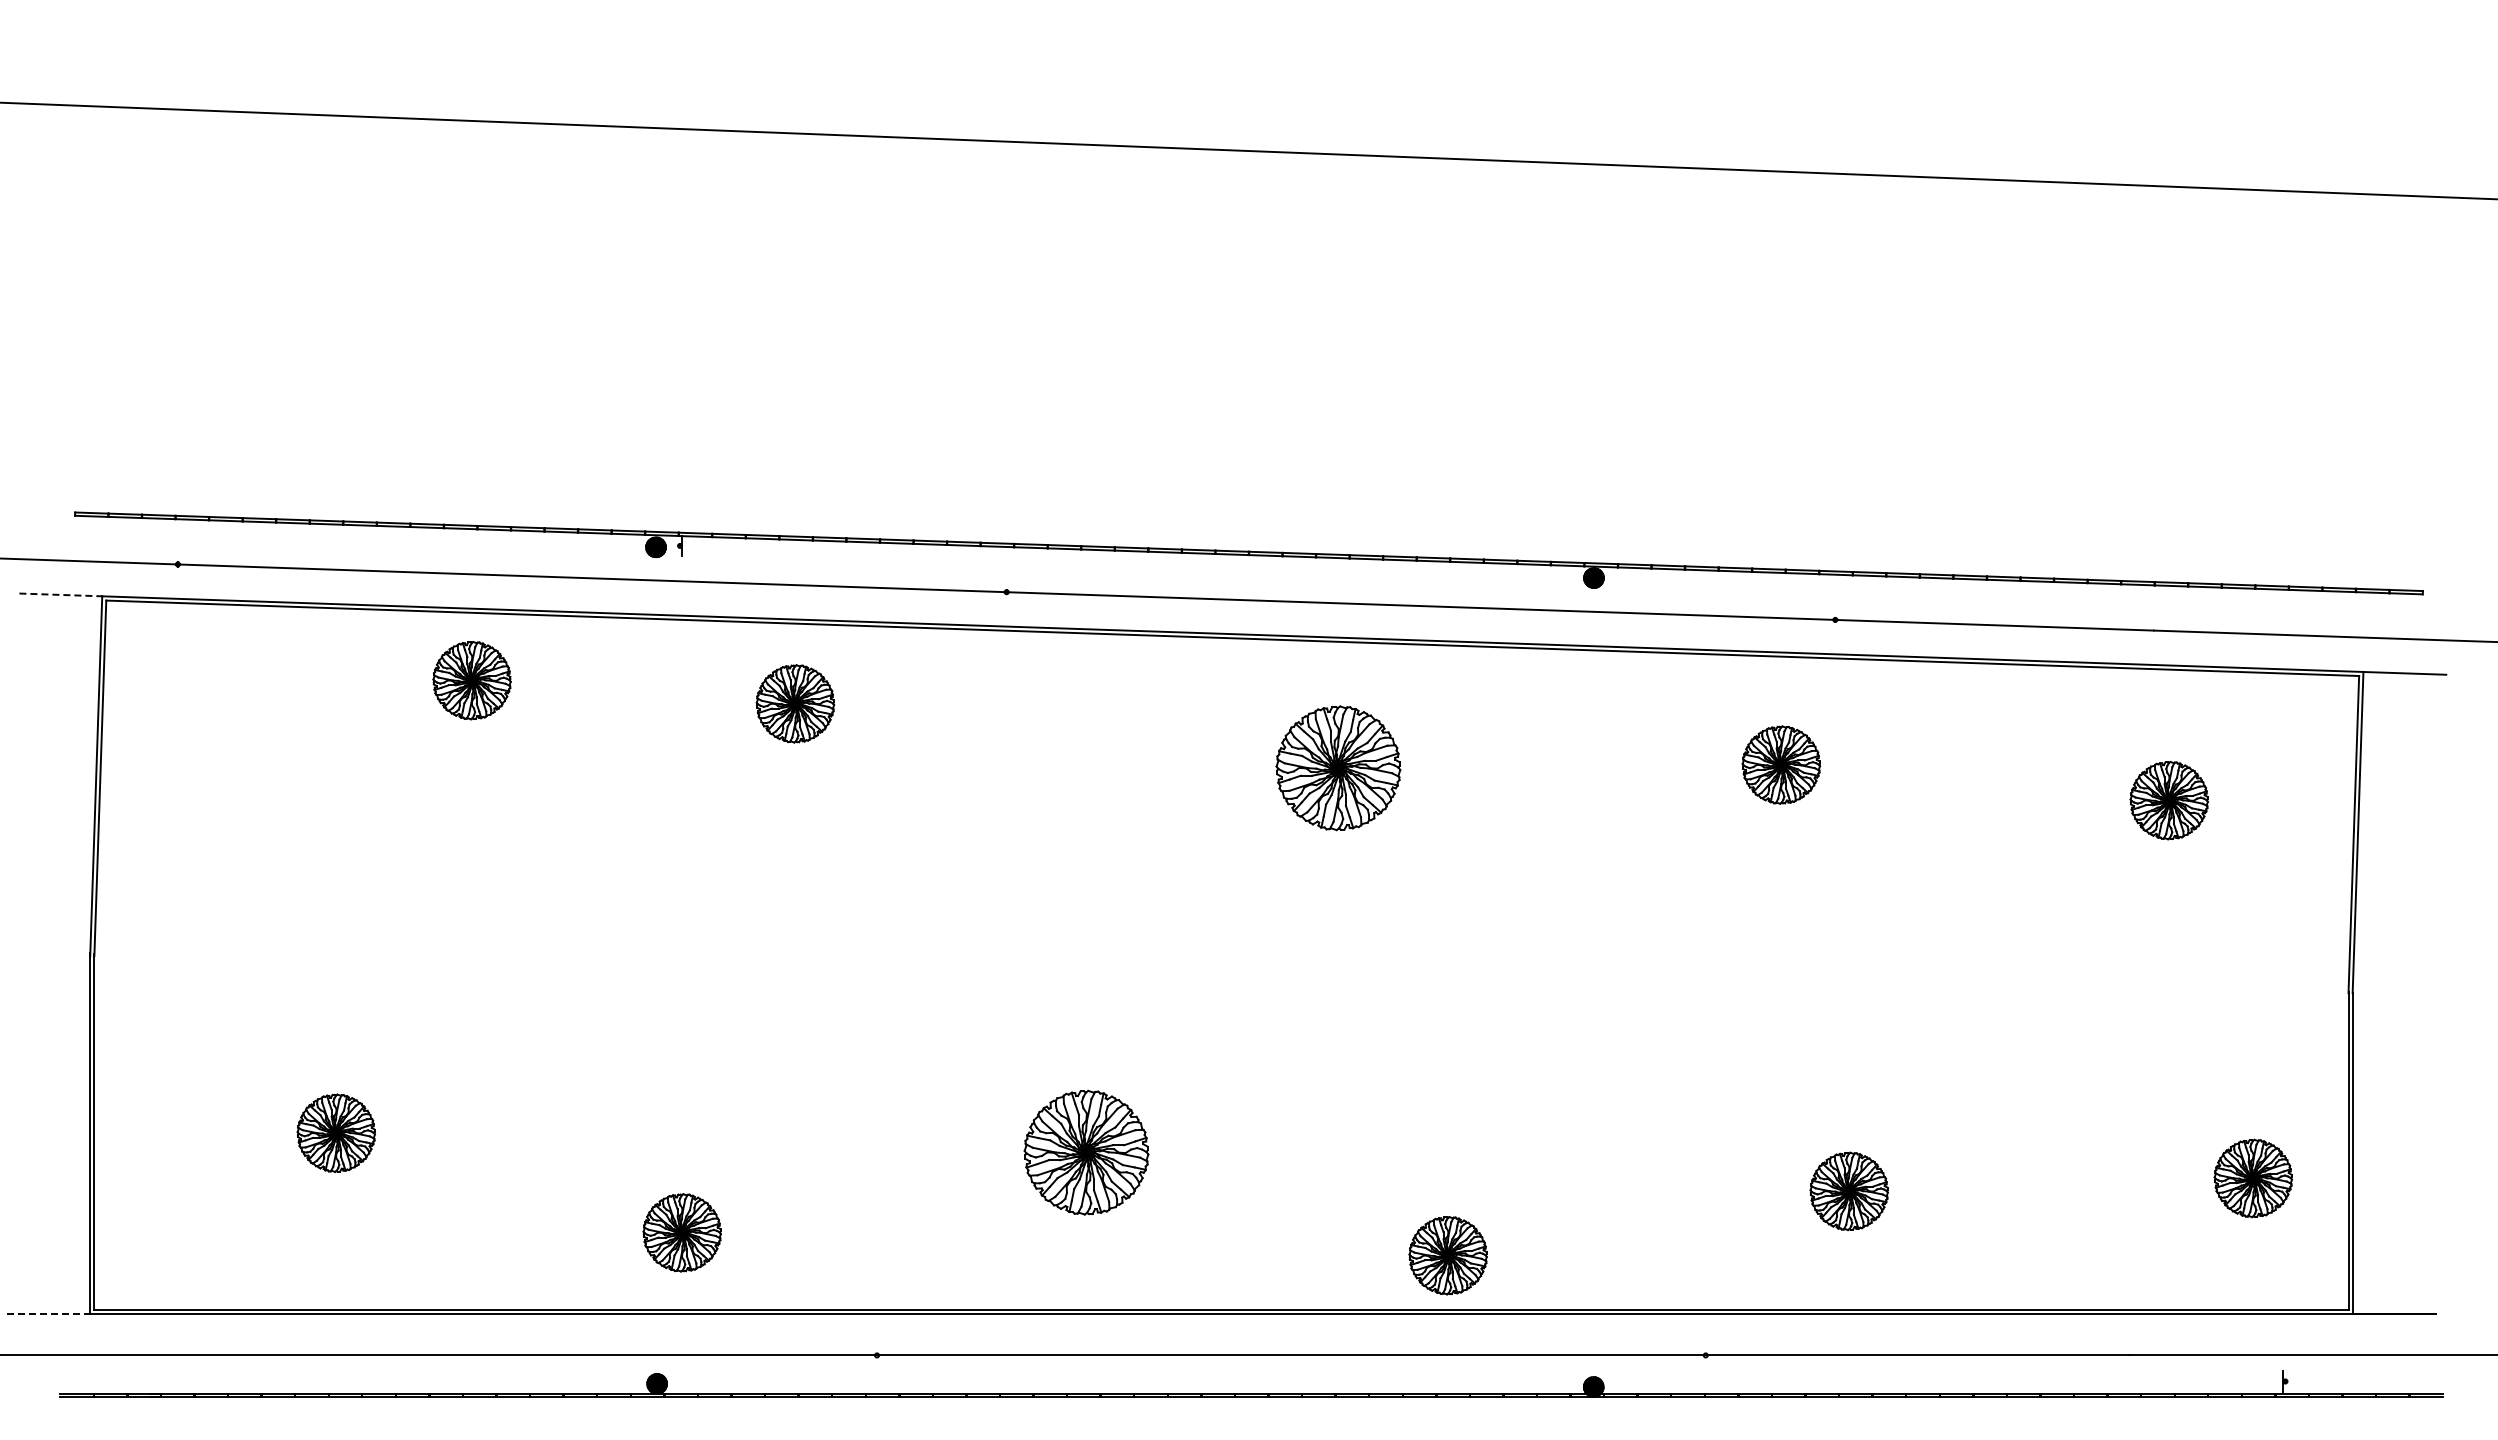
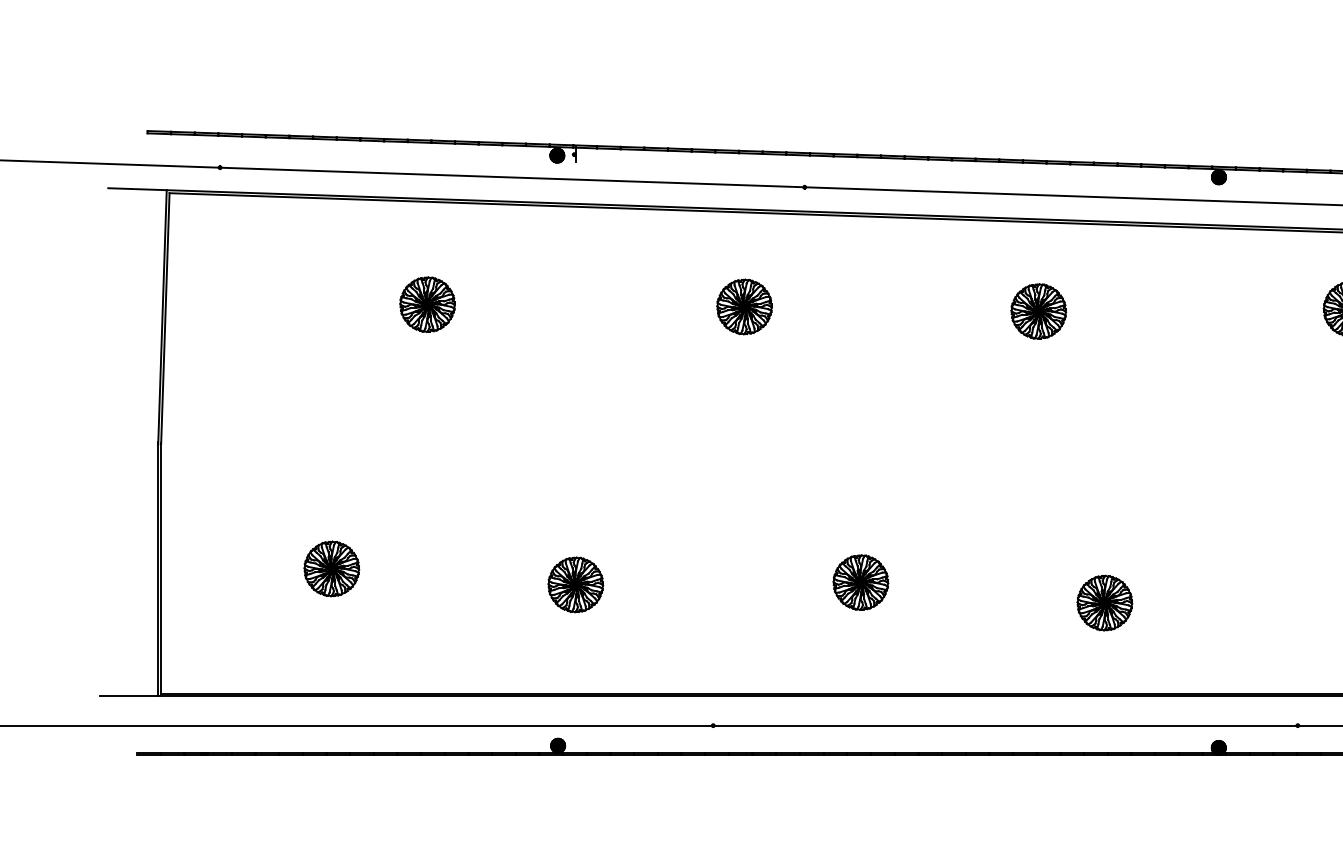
line: (61, 594) -> (137, 188), dashed -> solid
part: (471, 680) -> (427, 304), moved
part: (795, 703) -> (744, 306), moved
part: (1338, 768) -> (1038, 311), size x0.62
part: (1085, 1152) -> (860, 582), size x0.62
part: (681, 1232) -> (575, 584), moved
part: (1447, 1255) -> (1104, 602), moved
line: (49, 1314) -> (129, 696), dashed -> solid

